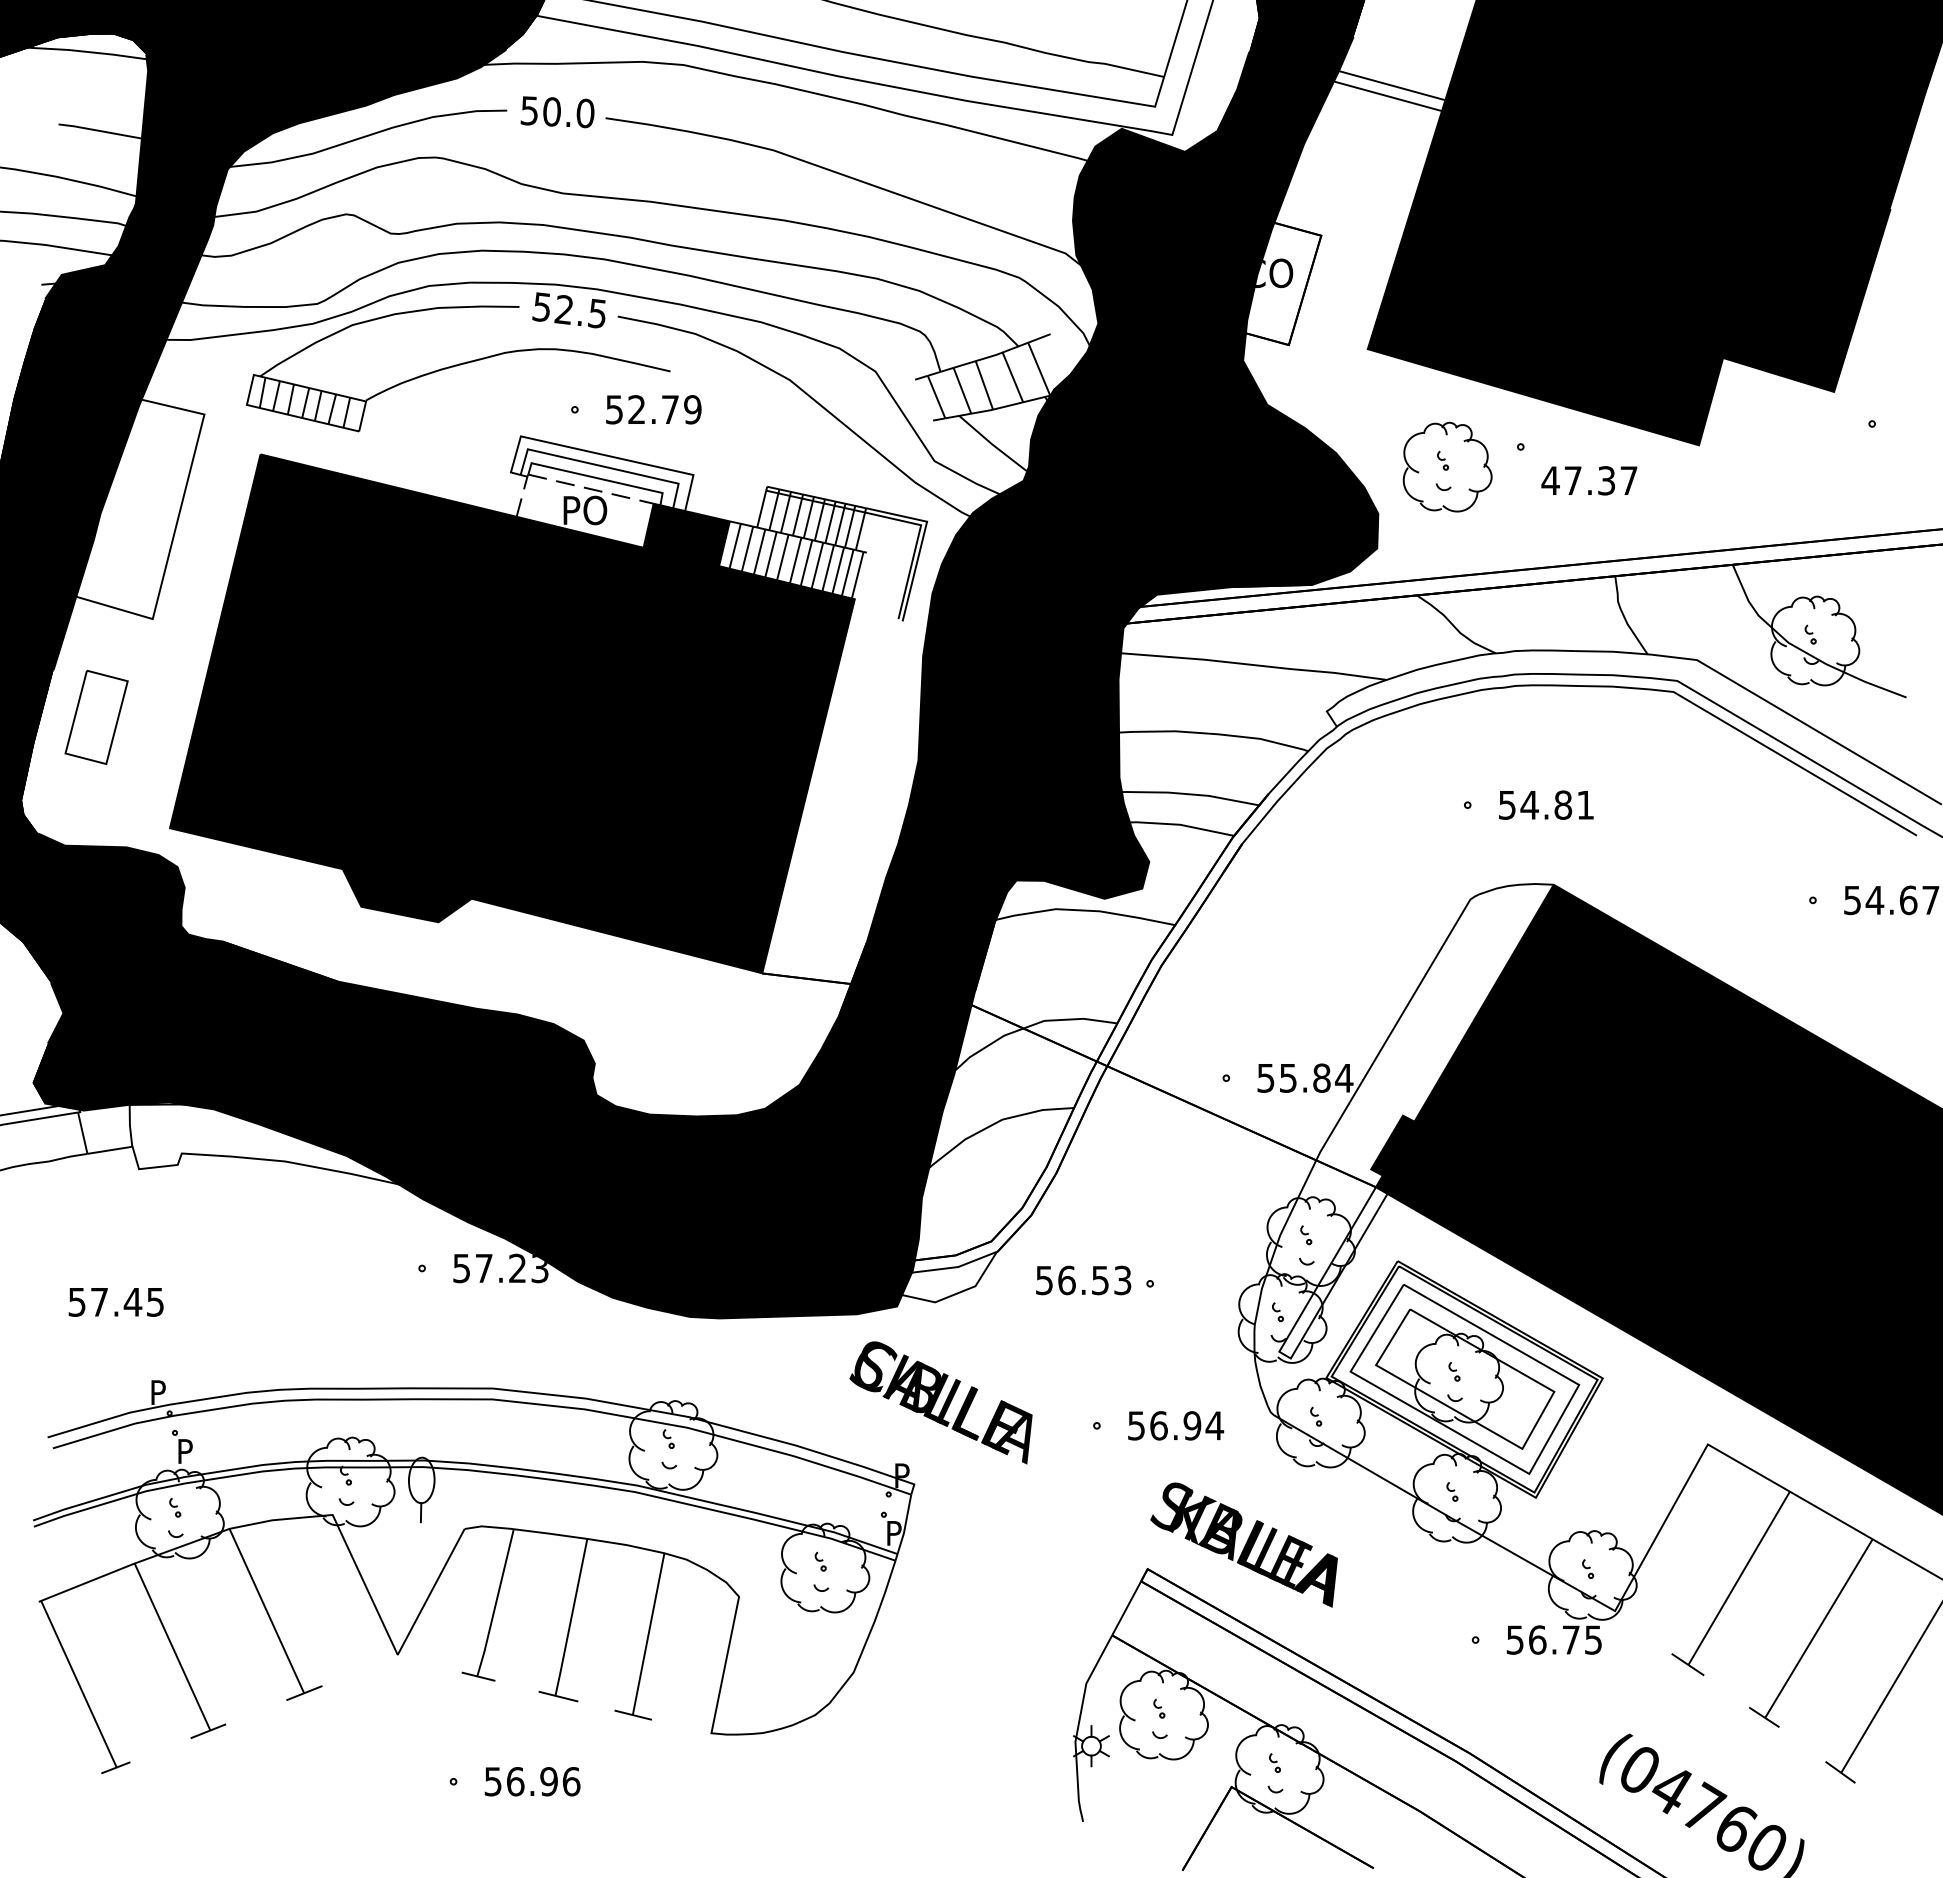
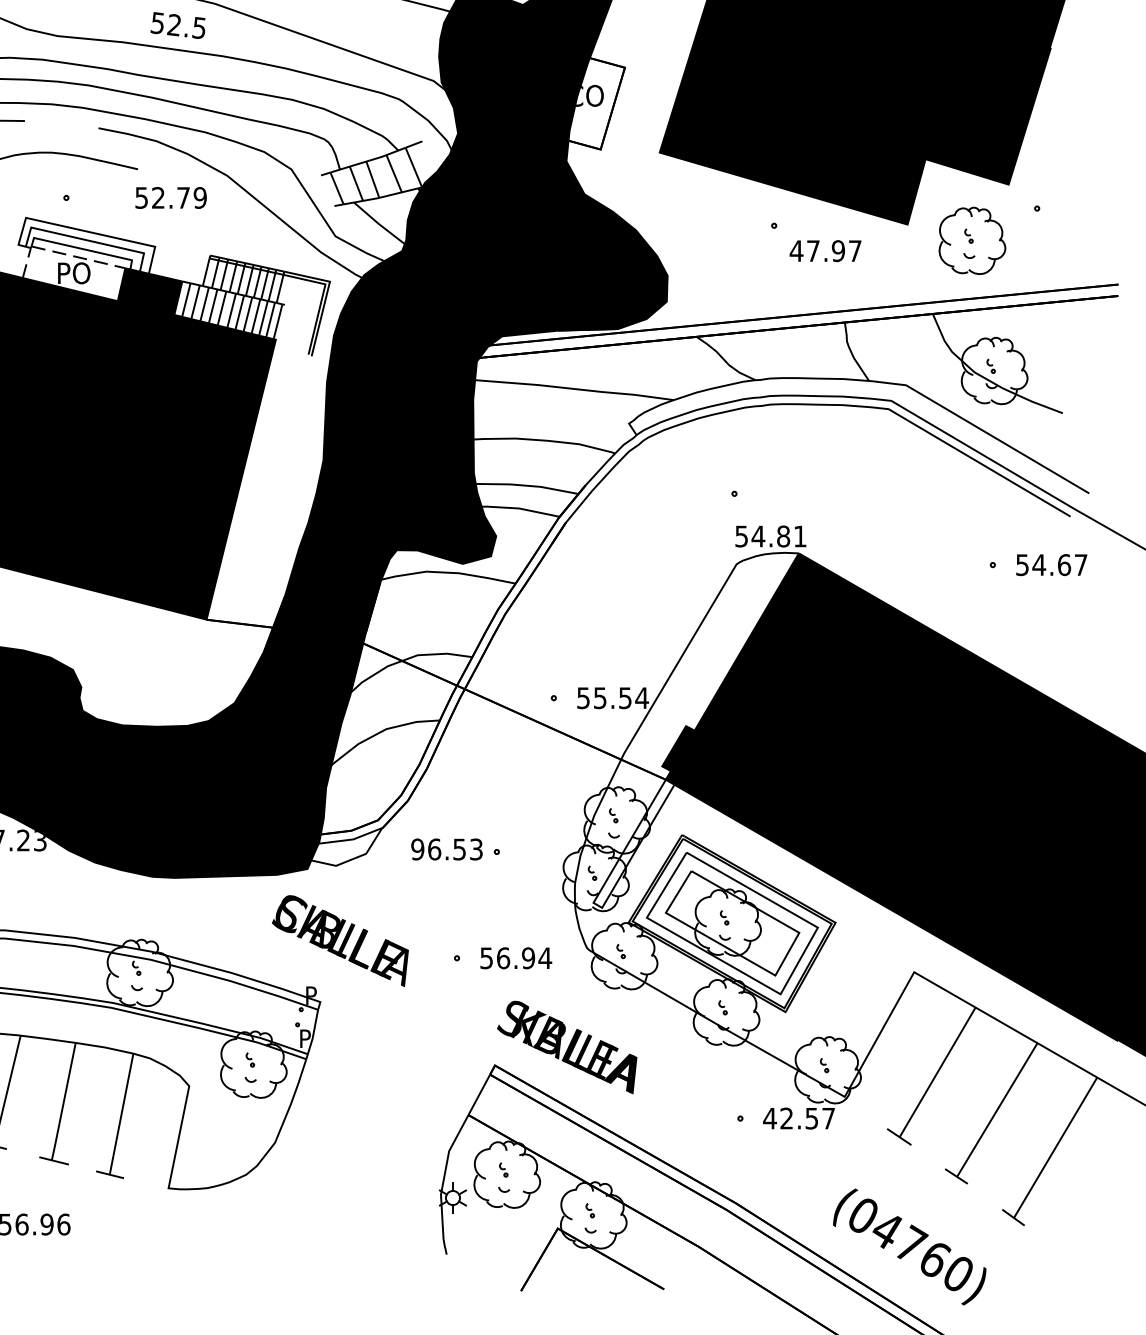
text: (568, 310) -> (177, 25), moved
text: (653, 409) -> (170, 197), moved
part: (1447, 466) -> (972, 240), moved
text: (1606, 480) -> (838, 250), 47.37 -> 47.97
text: (1546, 804) -> (771, 535), moved
text: (1321, 1077) -> (625, 697), 55.84 -> 55.54
text: (1044, 1279) -> (417, 848), 56.53 -> 96.53
text: (1553, 1639) -> (798, 1118), 56.75 -> 42.57

